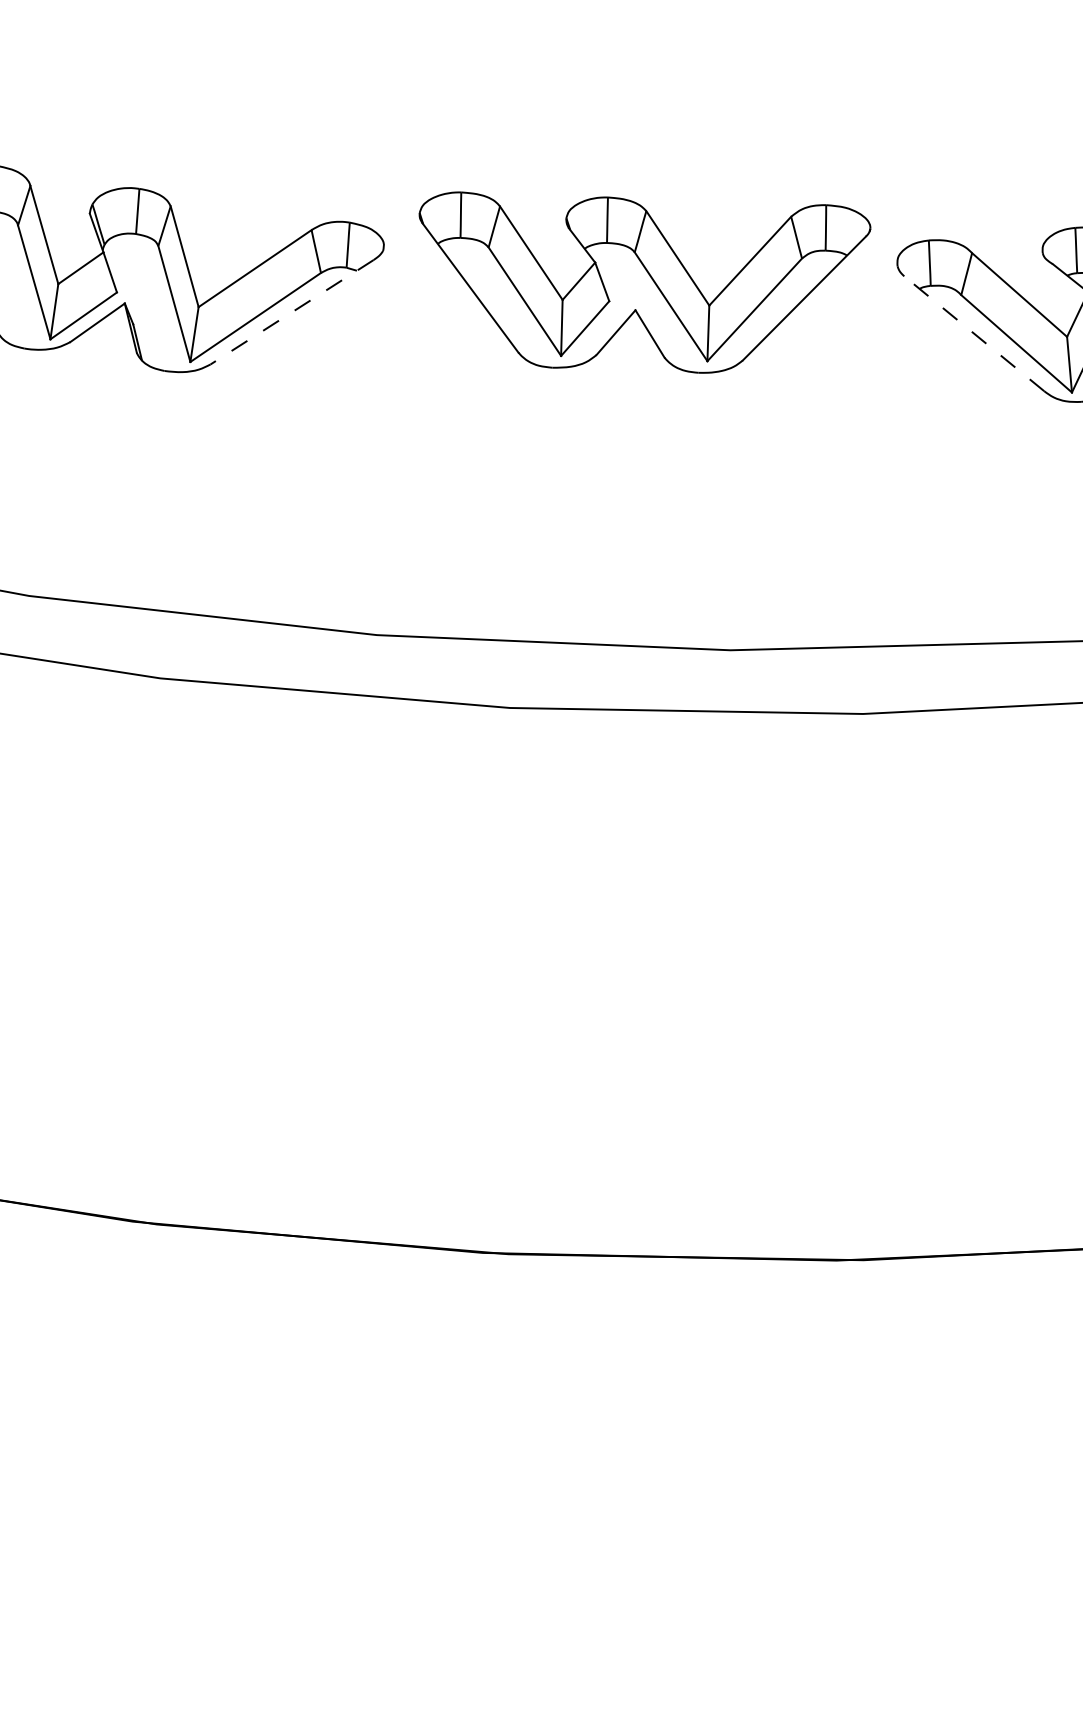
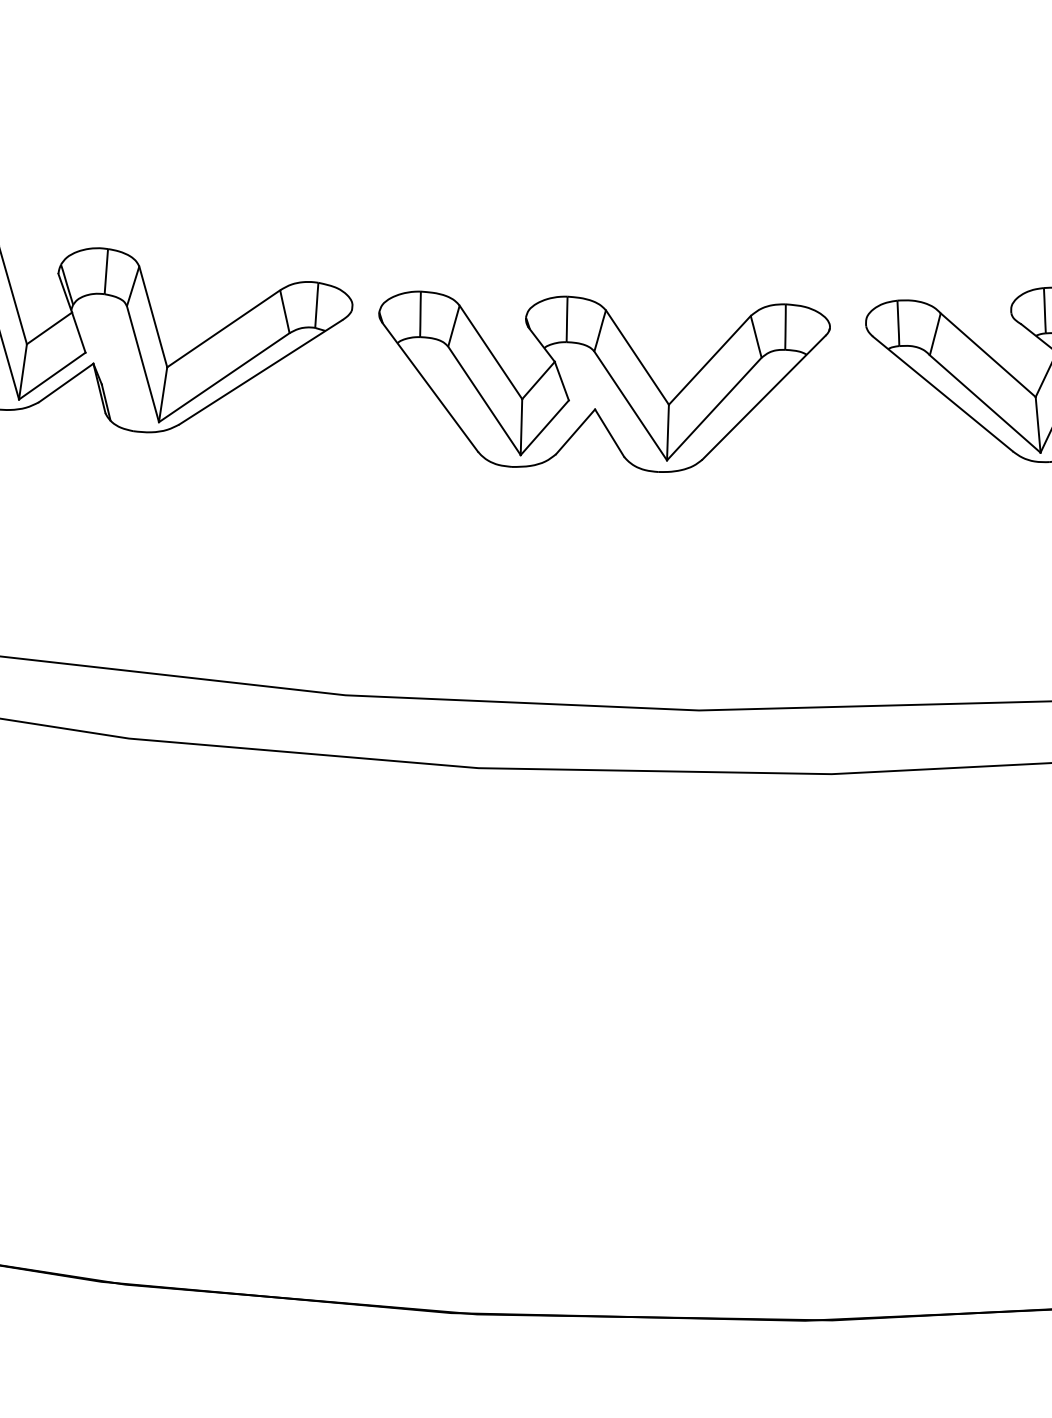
part: (644, 282) -> (604, 381), moved
line: (292, 312) -> (261, 372), dashed -> solid
line: (974, 333) -> (943, 393), dashed -> solid

